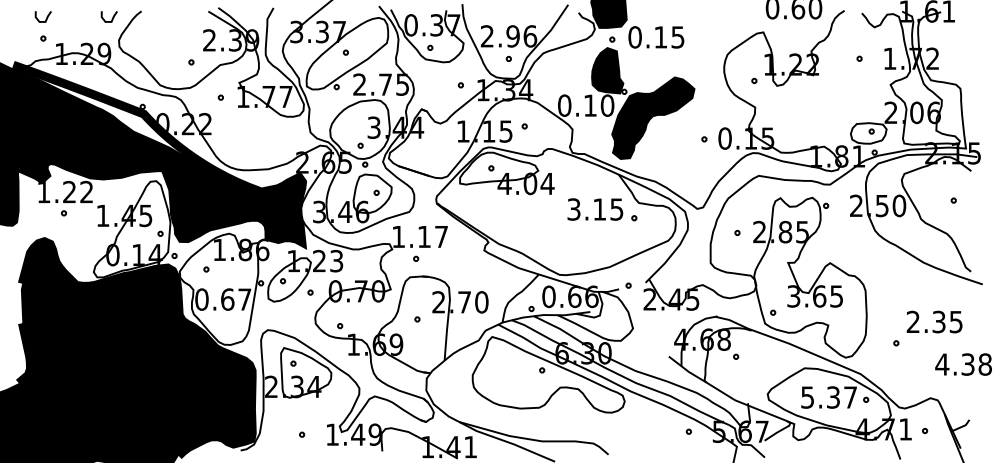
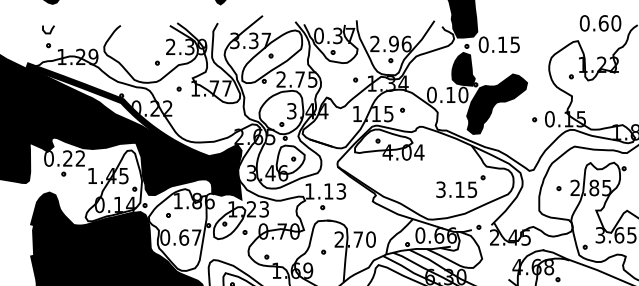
curve: (112, 16) -> (99, 29), removed
text: (43, 192) -> (48, 158), 1.22 -> 0.22
text: (595, 209) -> (456, 189), moved
text: (441, 236) -> (341, 191), 1.17 -> 1.13

